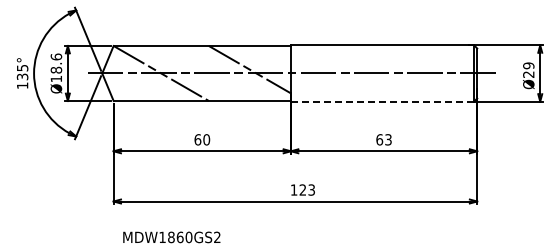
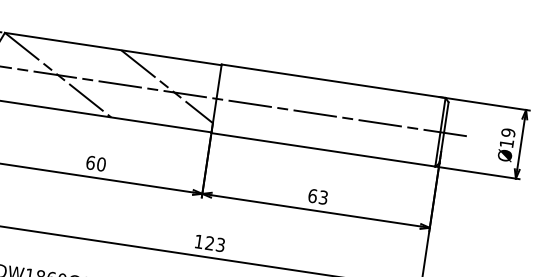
text: (528, 74) -> (506, 143), Ø29 -> Ø19
line: (382, 101) -> (323, 149), dashed -> solid

